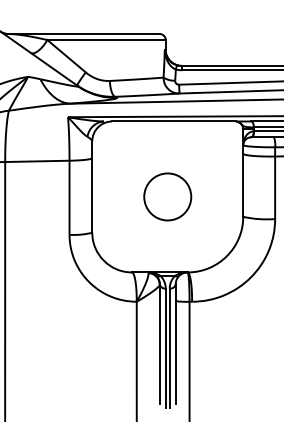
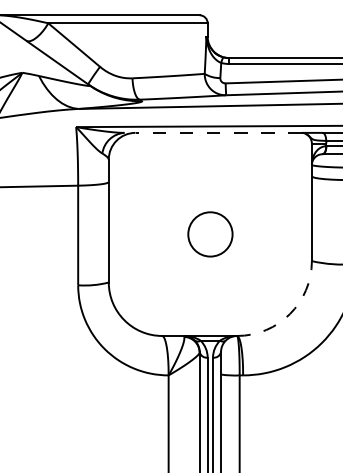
line: (173, 121) -> (218, 132), solid -> dashed
circle: (167, 196) -> (209, 233), size x0.7
arc: (226, 256) -> (289, 314), solid -> dashed

